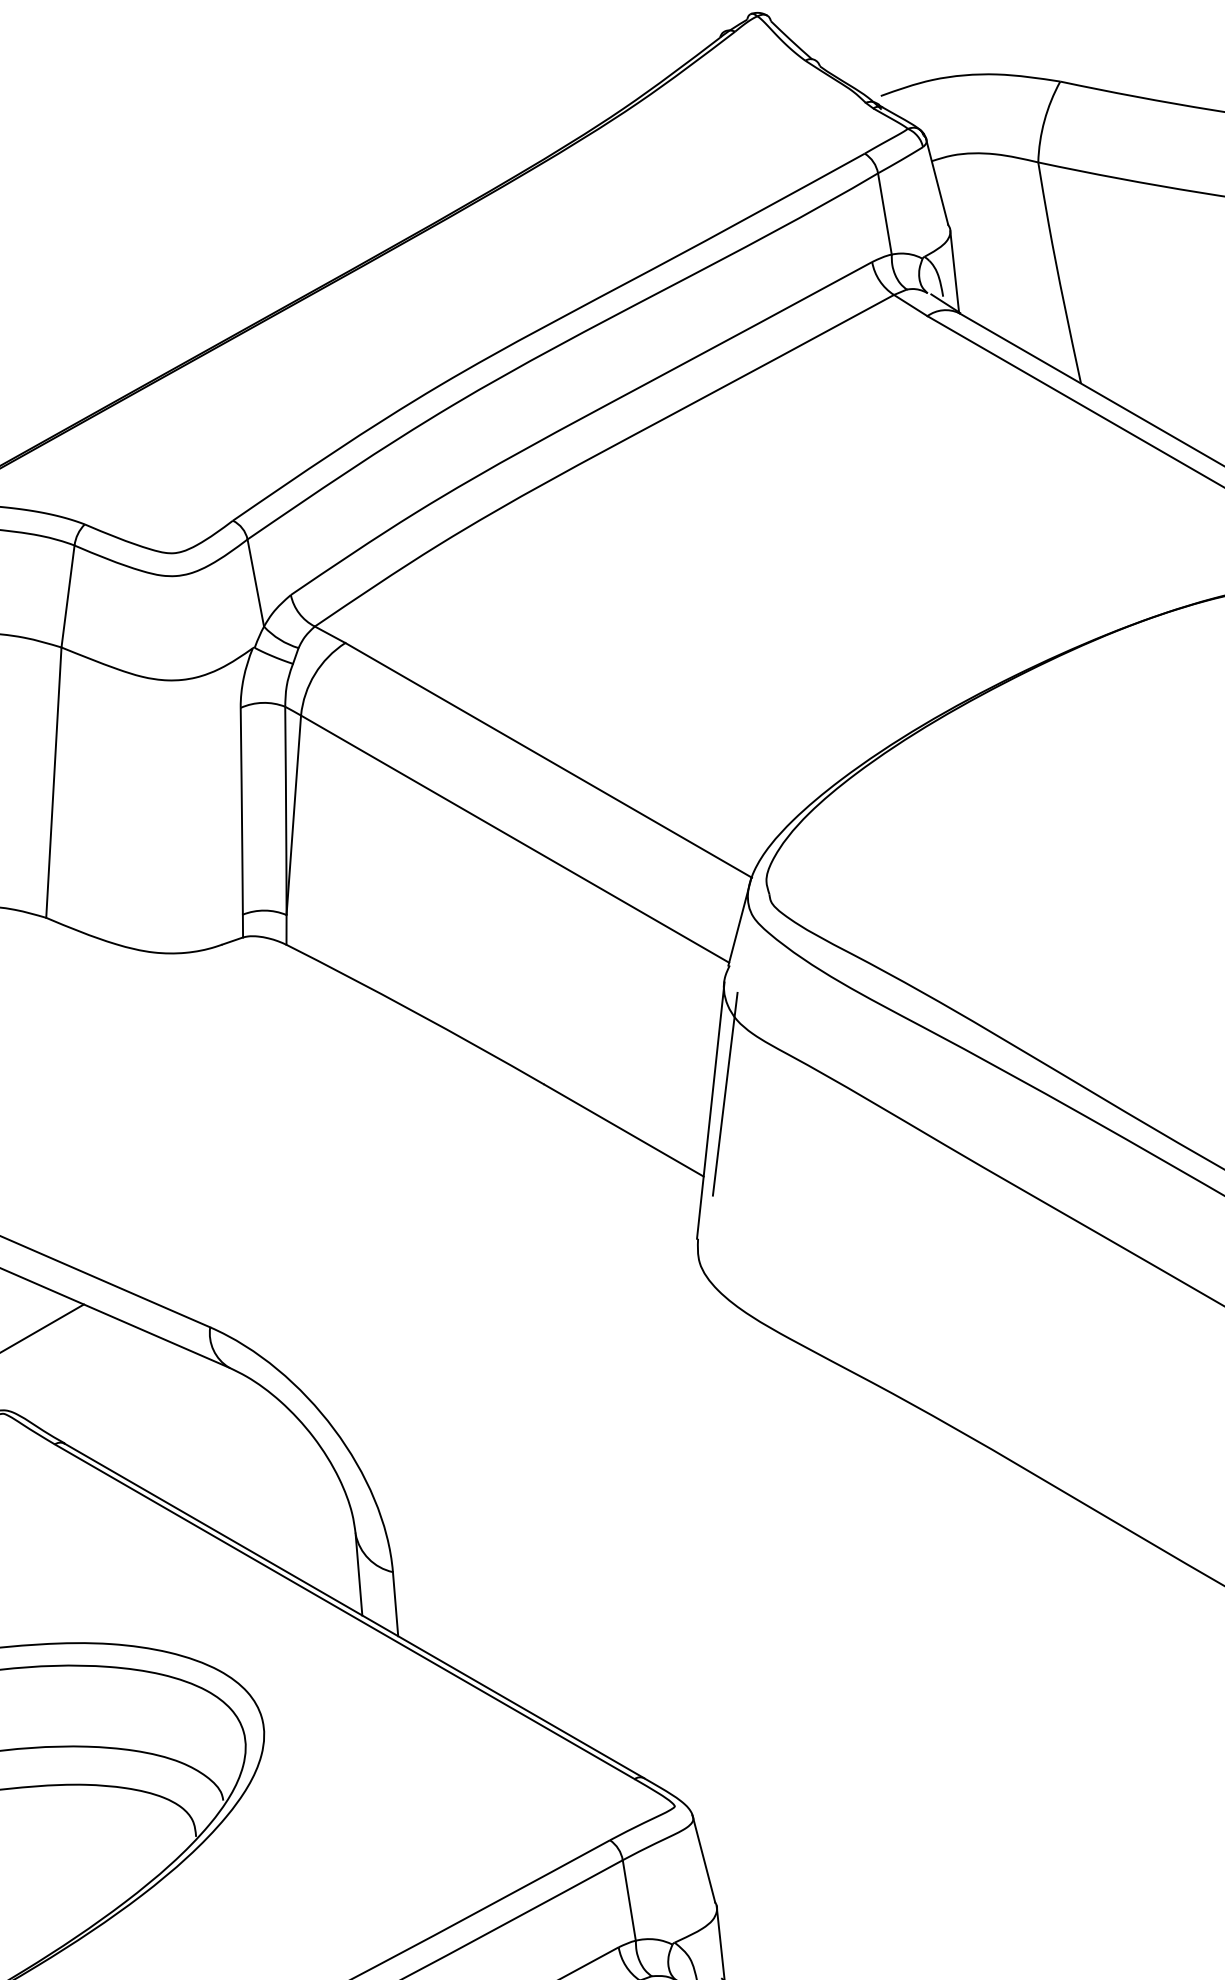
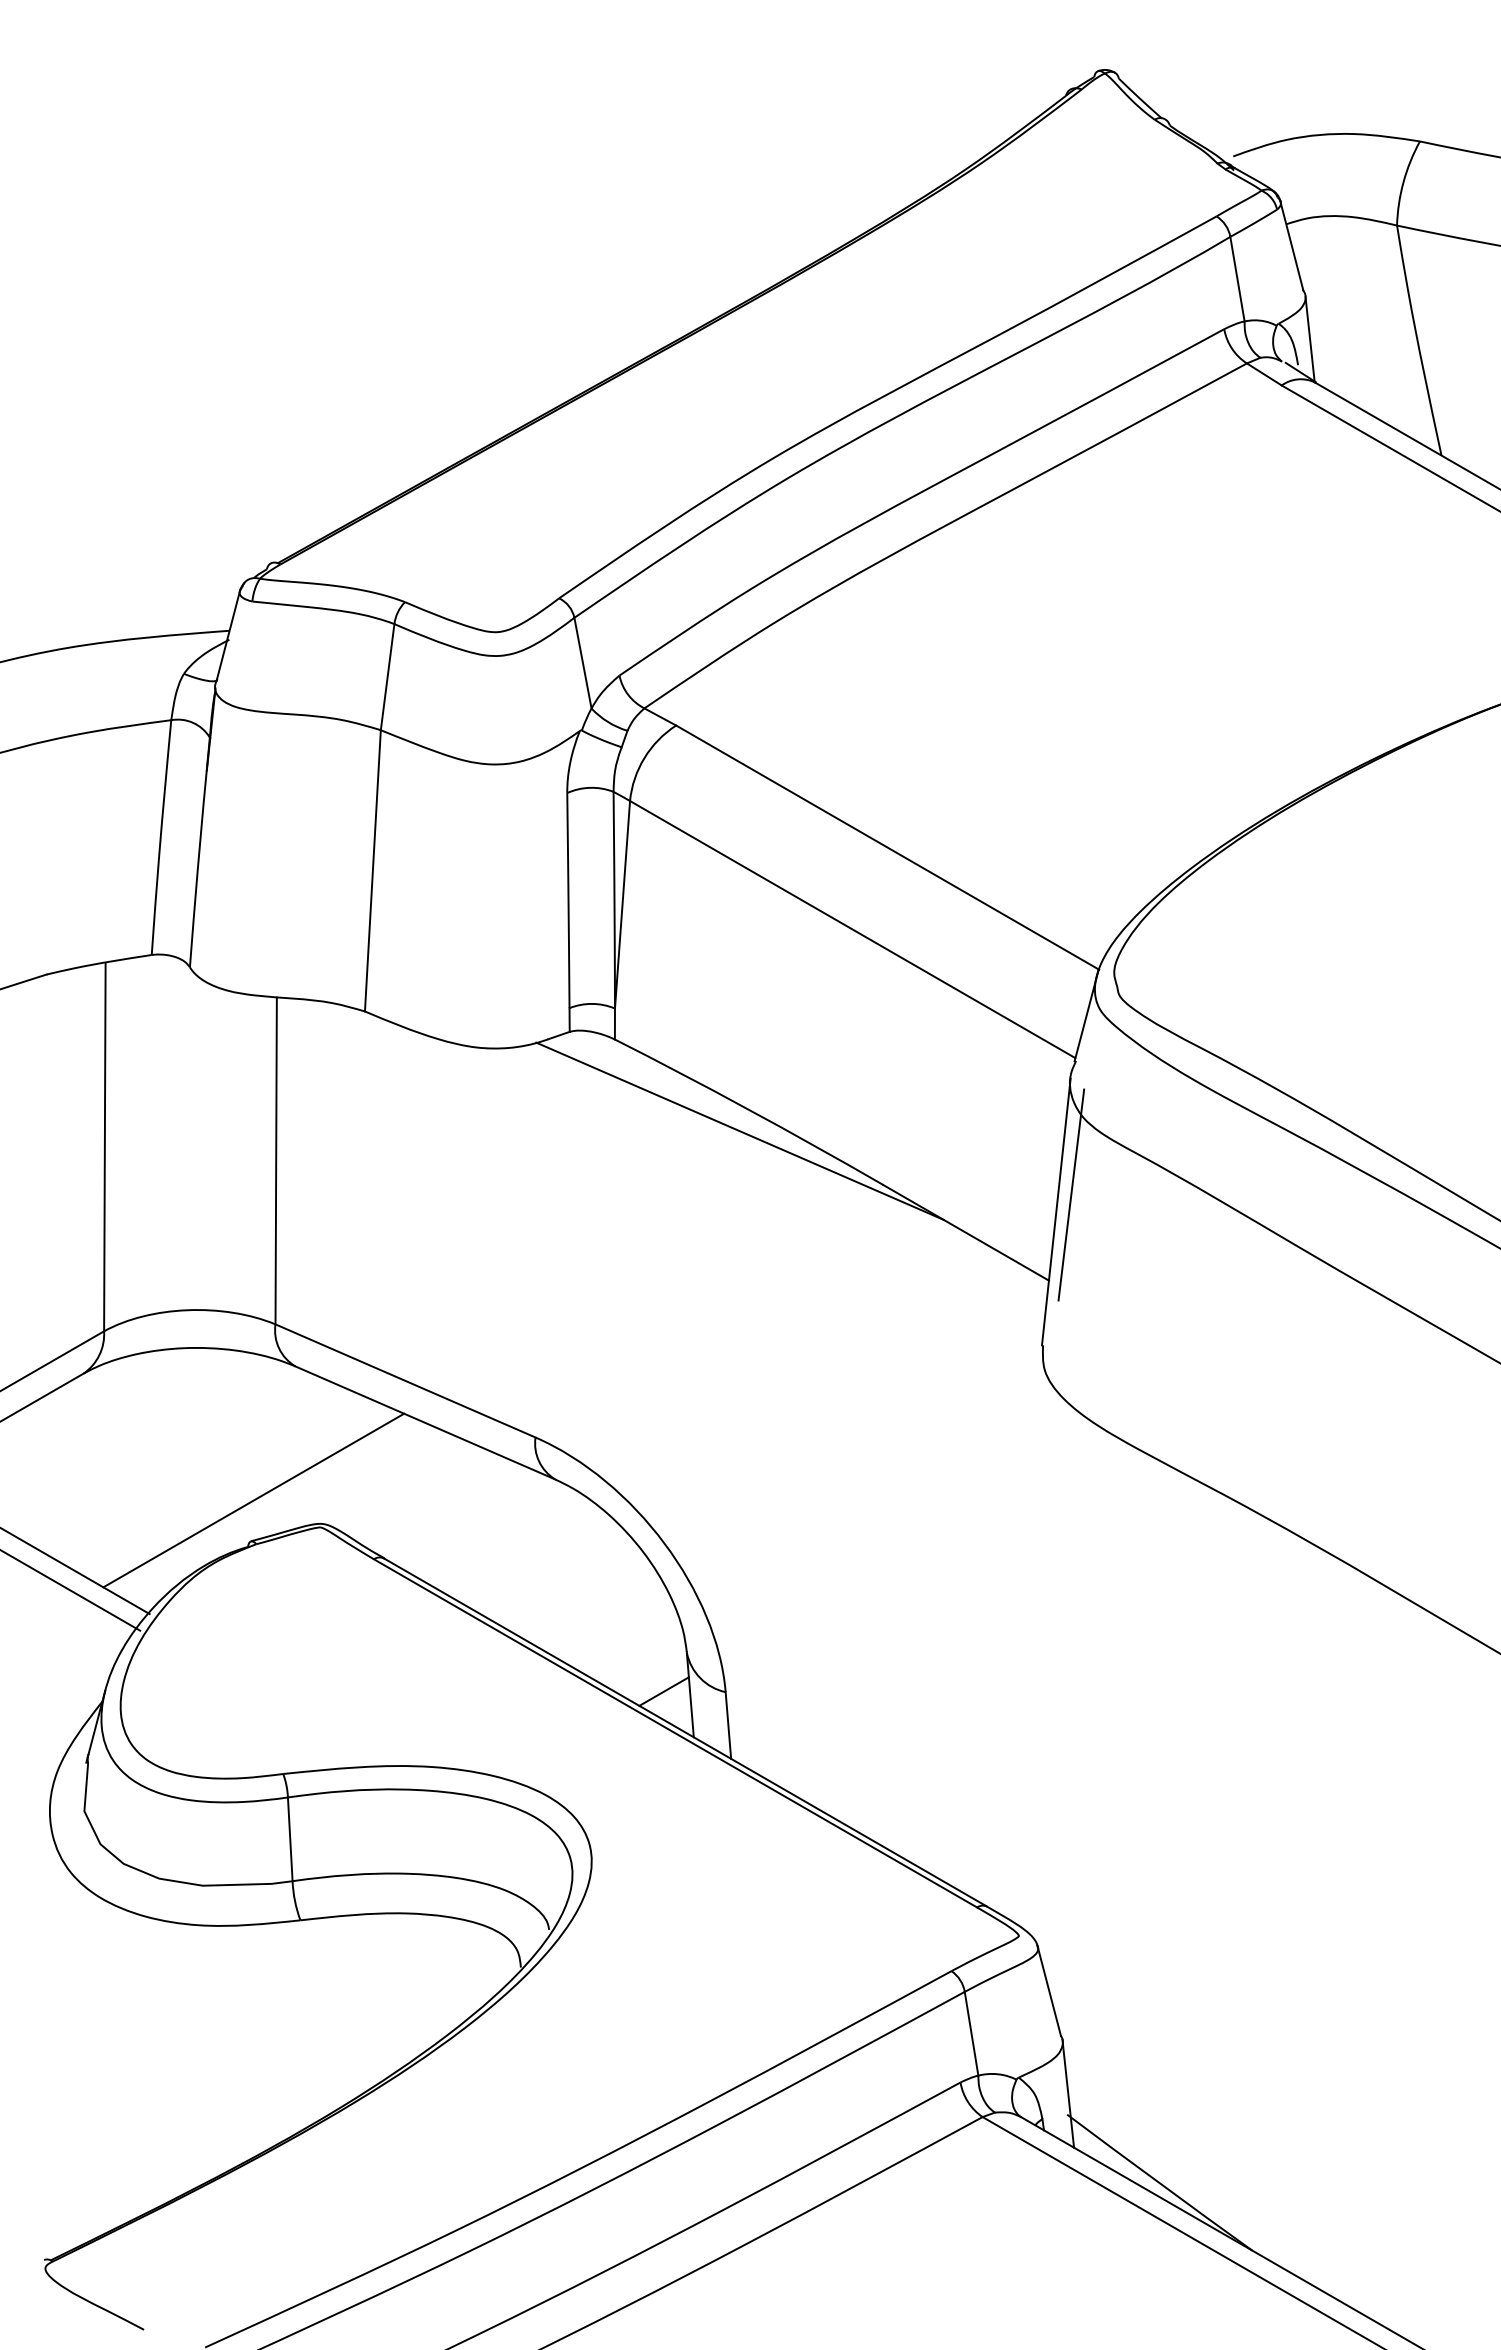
line: (406, 1032) -> (739, 1130), added
line: (333, 1571) -> (663, 1691), added

